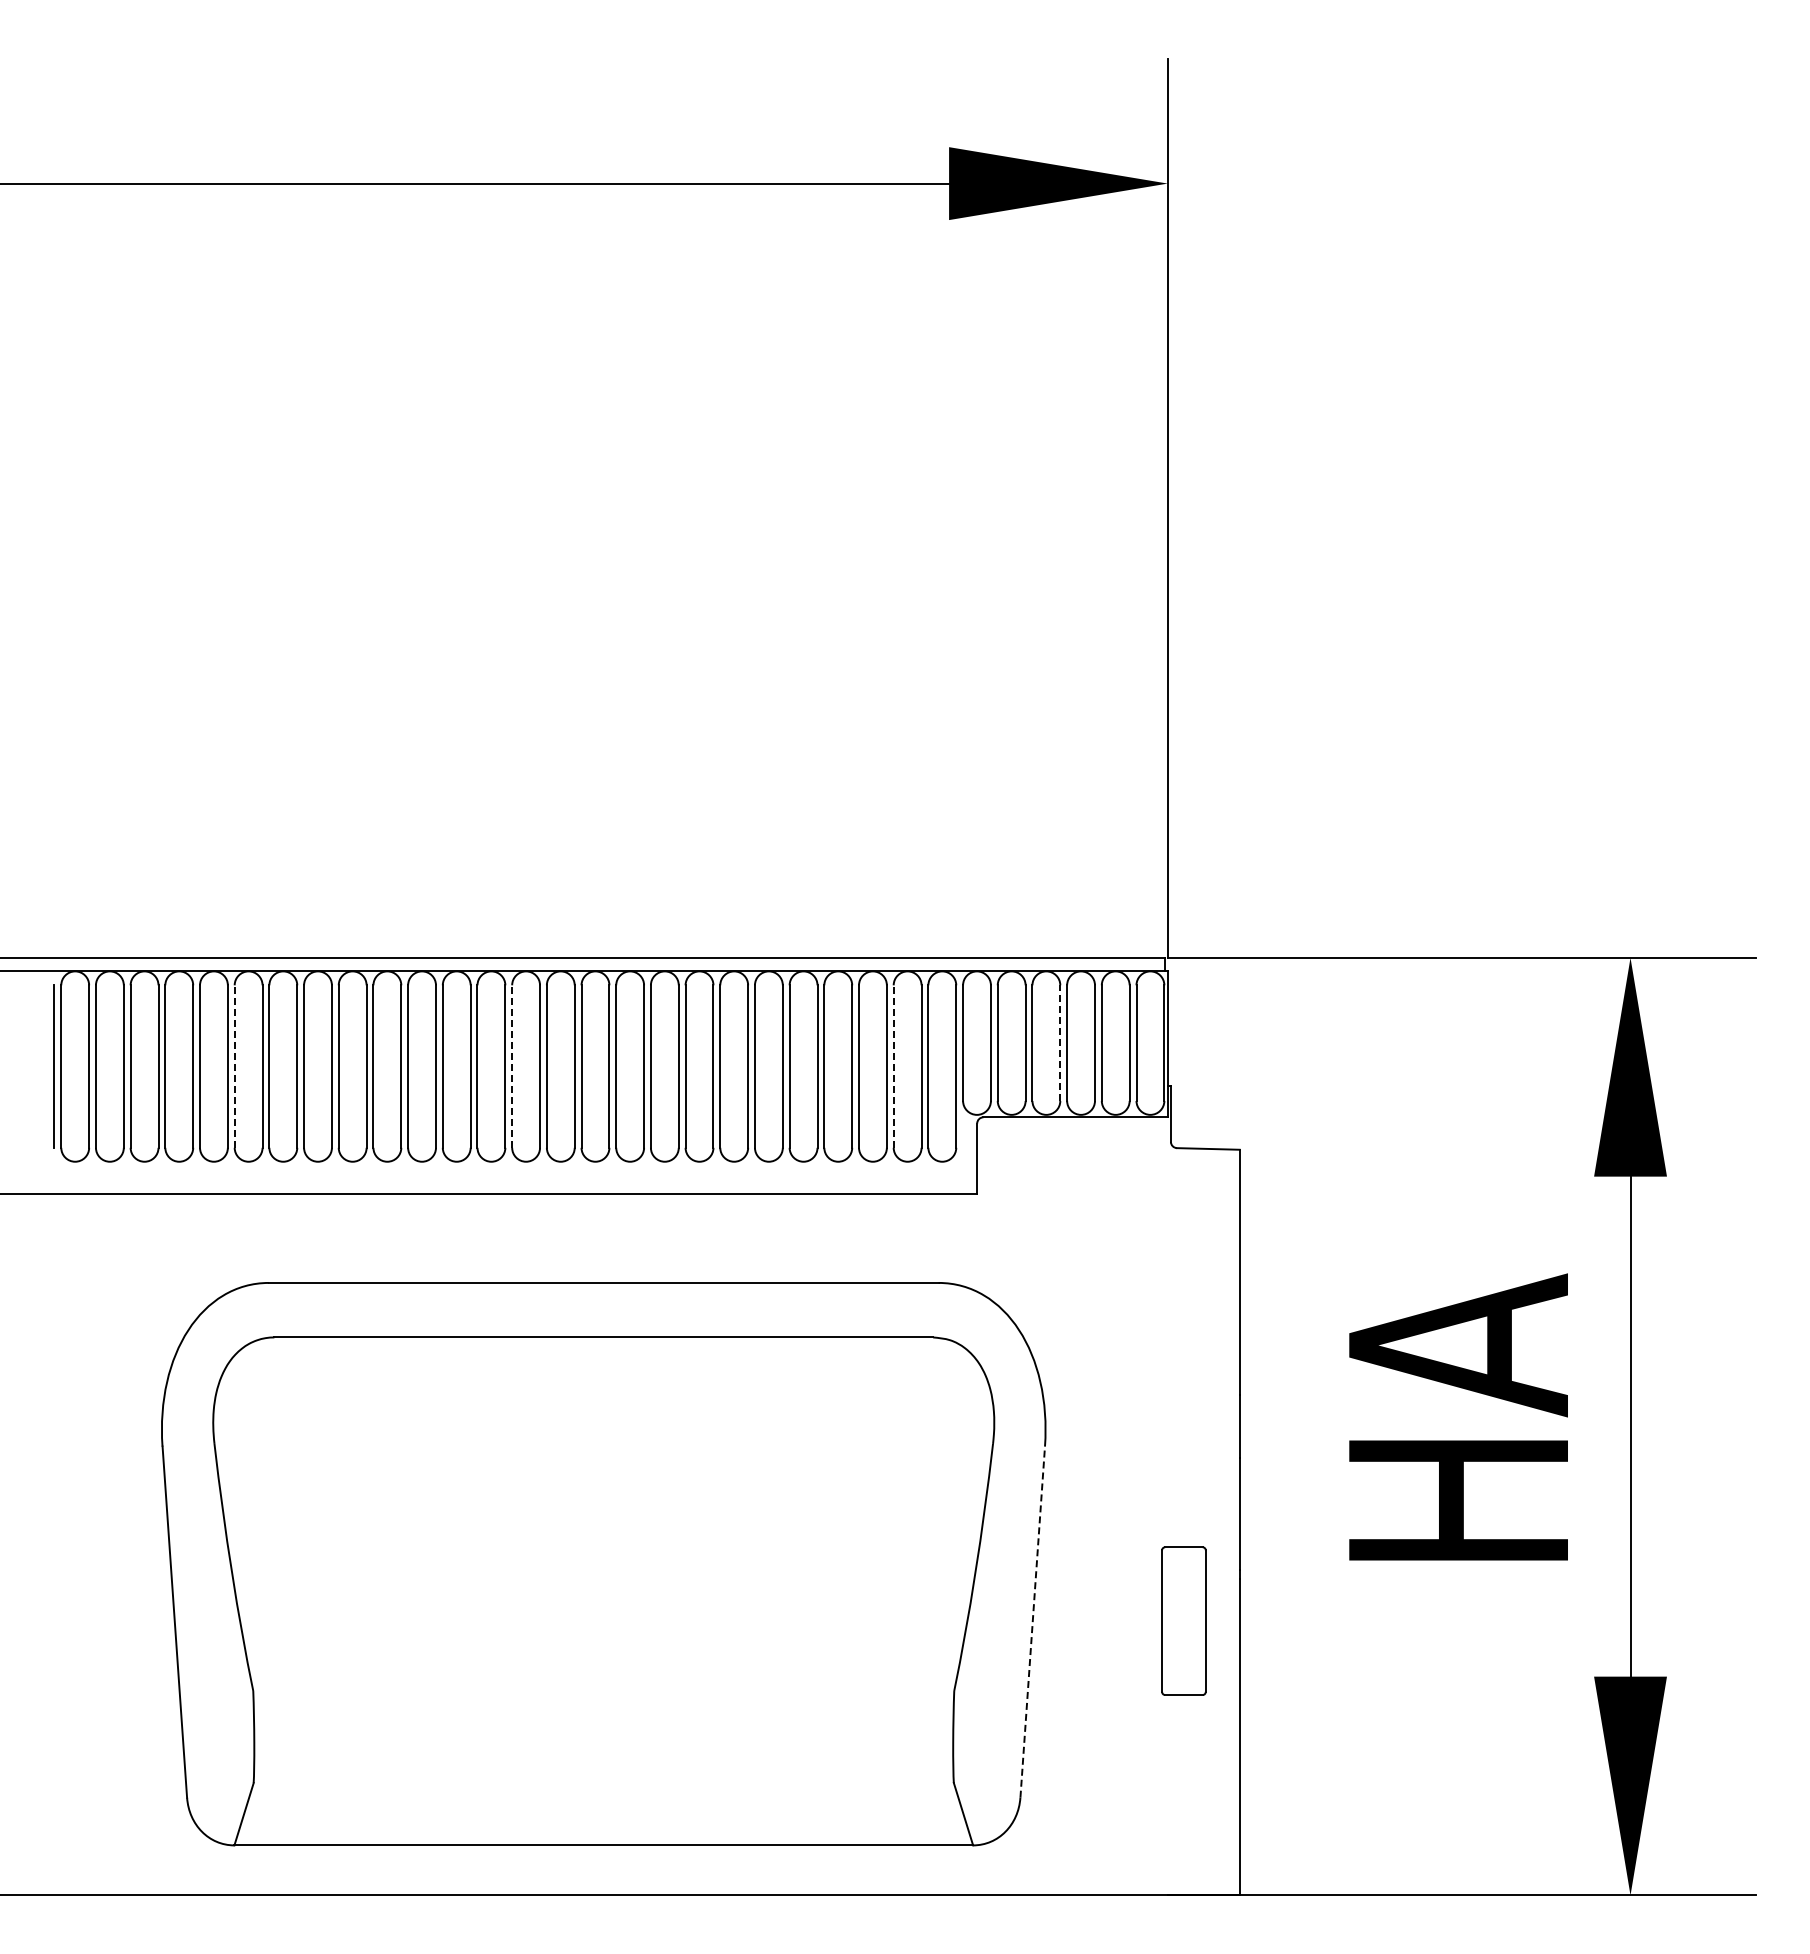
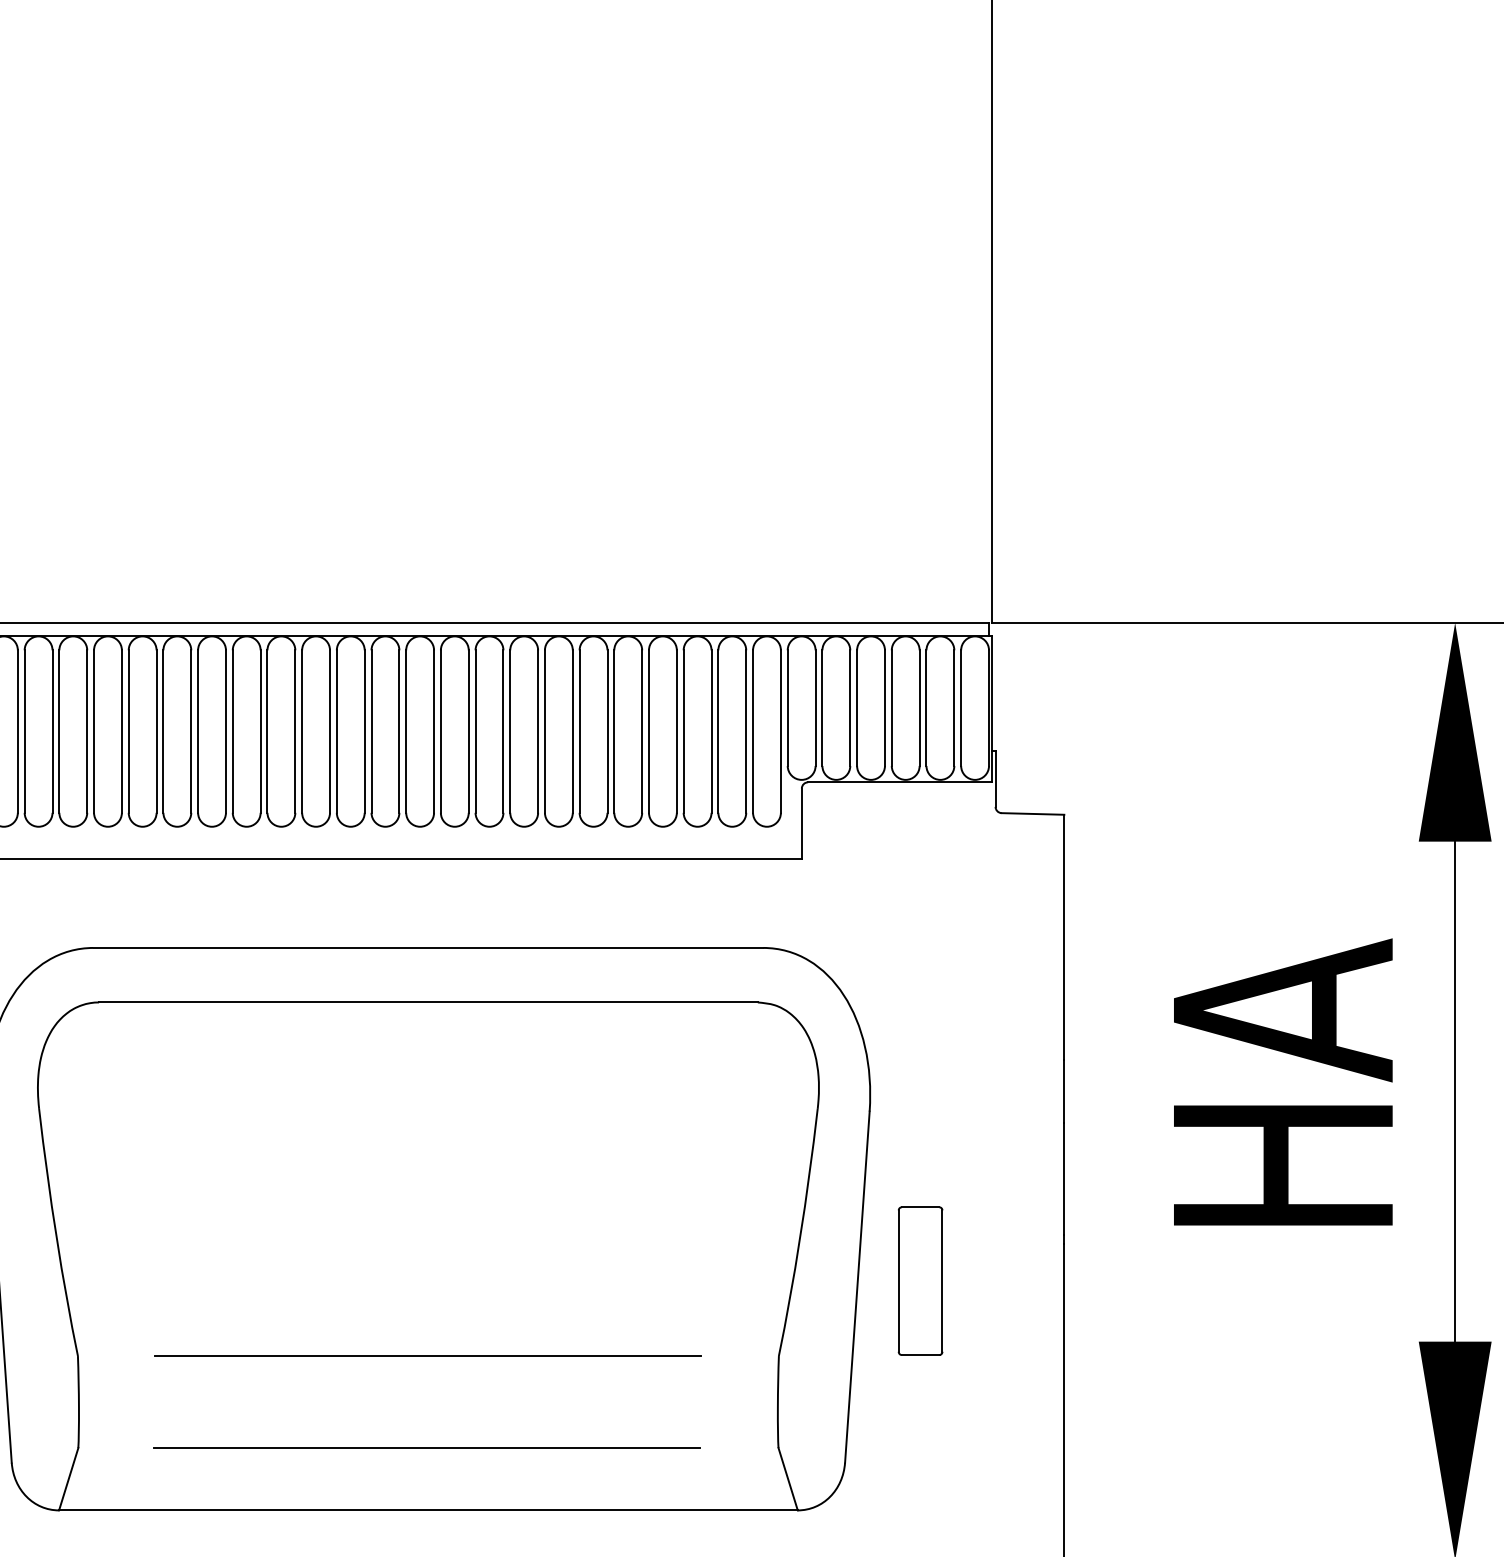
line: (1060, 1043) -> (885, 708), dashed -> solid
line: (234, 1066) -> (59, 731), dashed -> solid
line: (512, 1066) -> (337, 731), dashed -> solid
line: (893, 1066) -> (718, 731), dashed -> solid
part: (1183, 1620) -> (920, 1280), moved
line: (1032, 1622) -> (857, 1287), dashed -> solid
line: (603, 1691) -> (428, 1356), added
line: (601, 1783) -> (426, 1448), added

